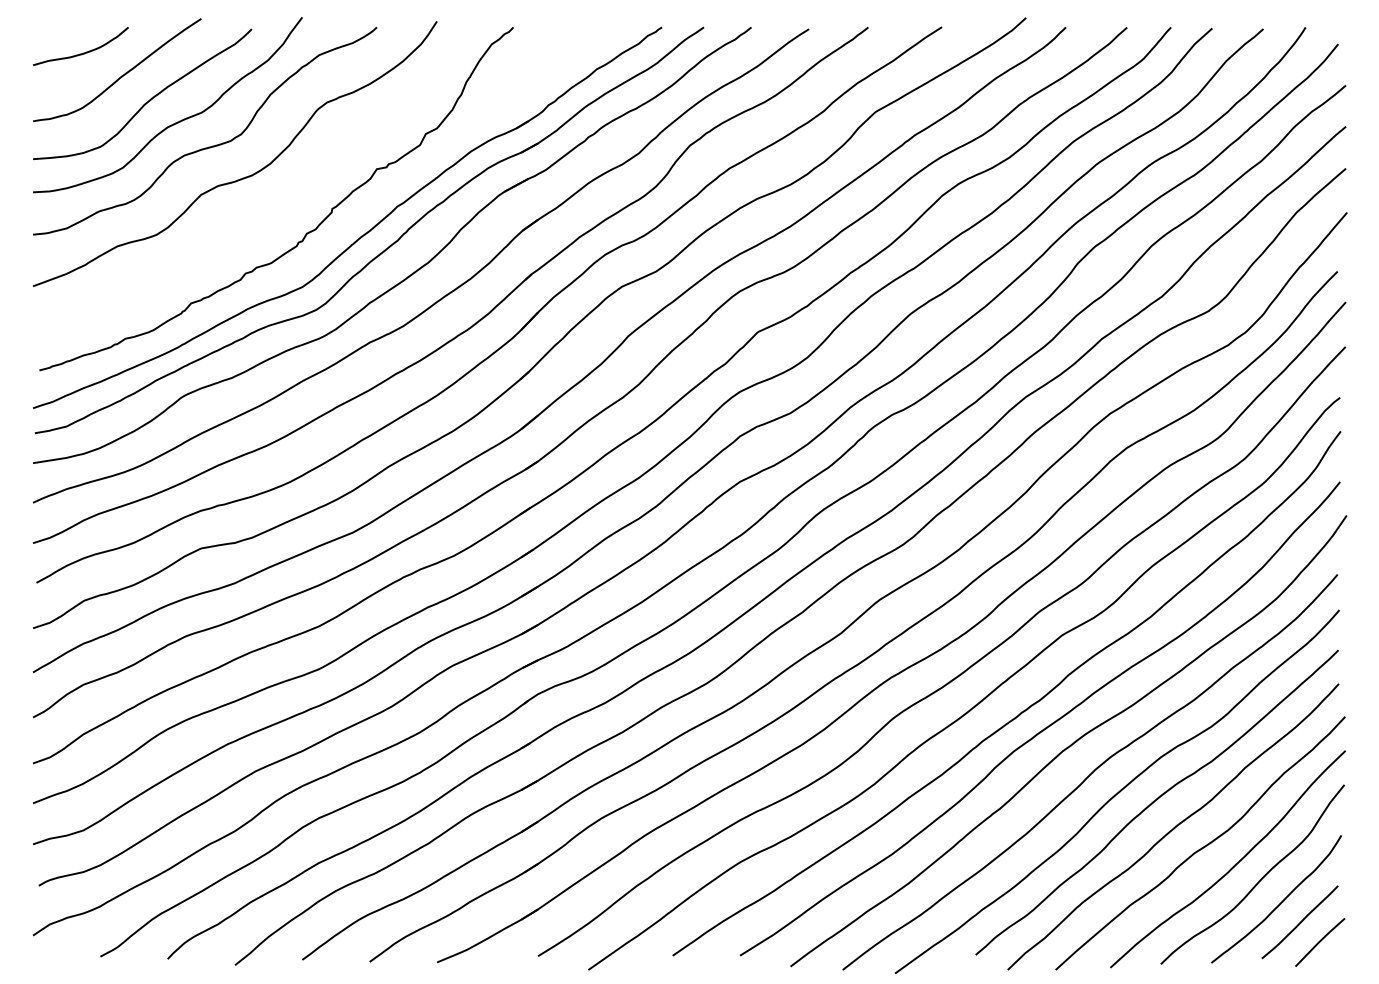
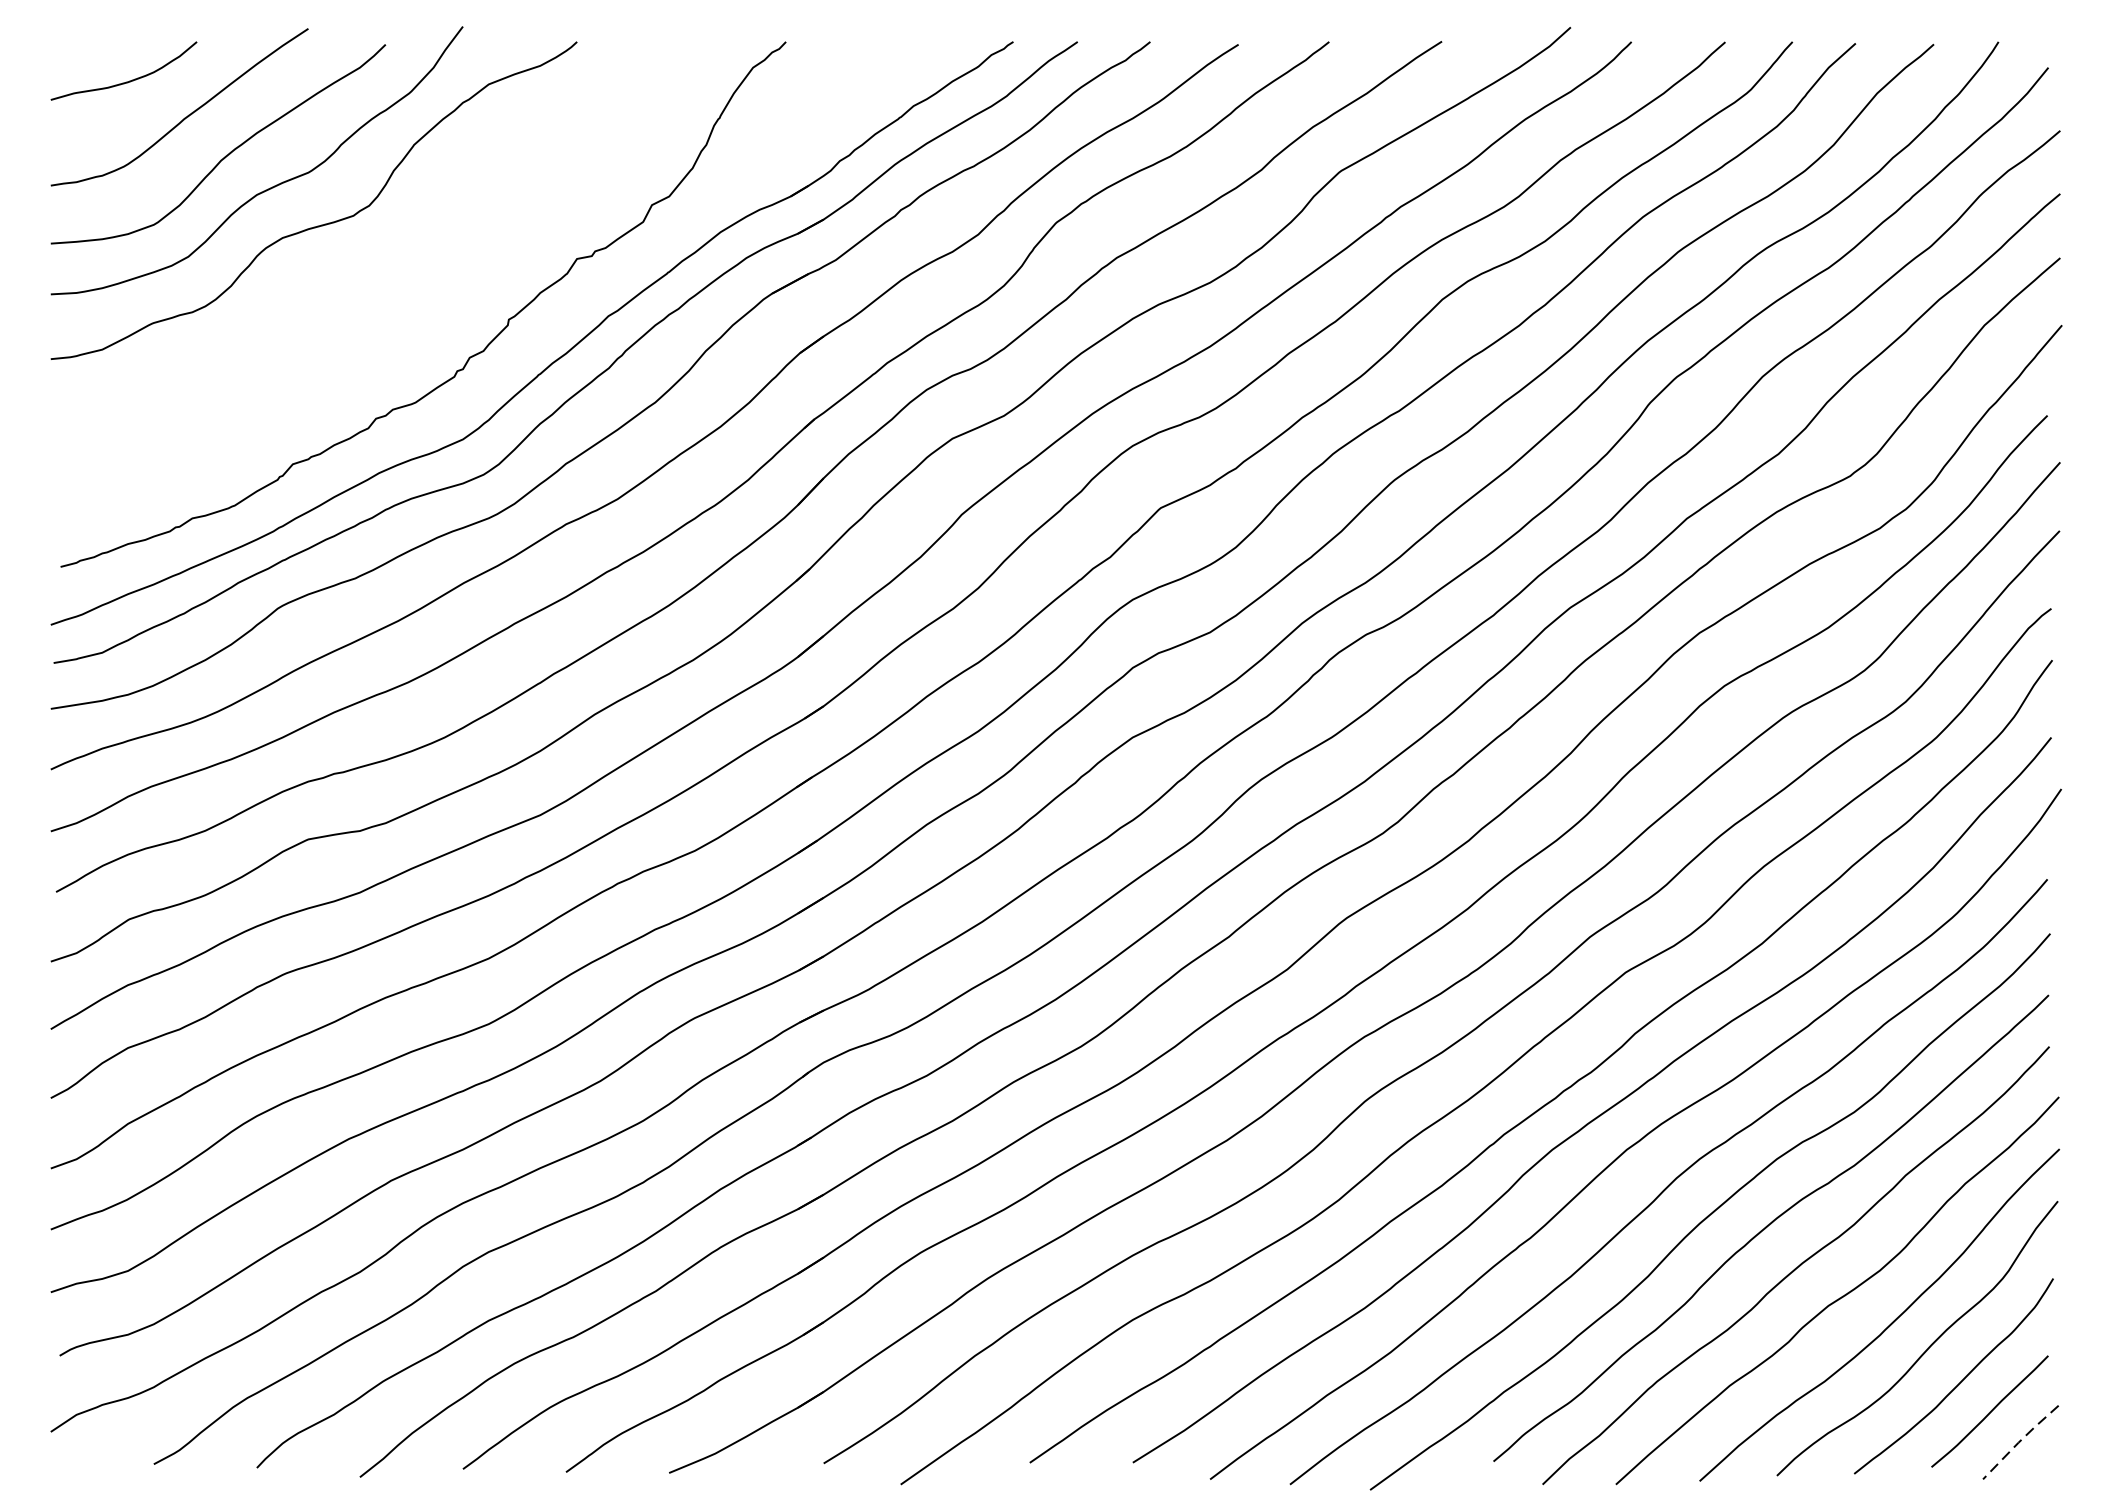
curve: (242, 177) -> (371, 271), removed
line: (1319, 942) -> (2019, 1442), solid -> dashed

